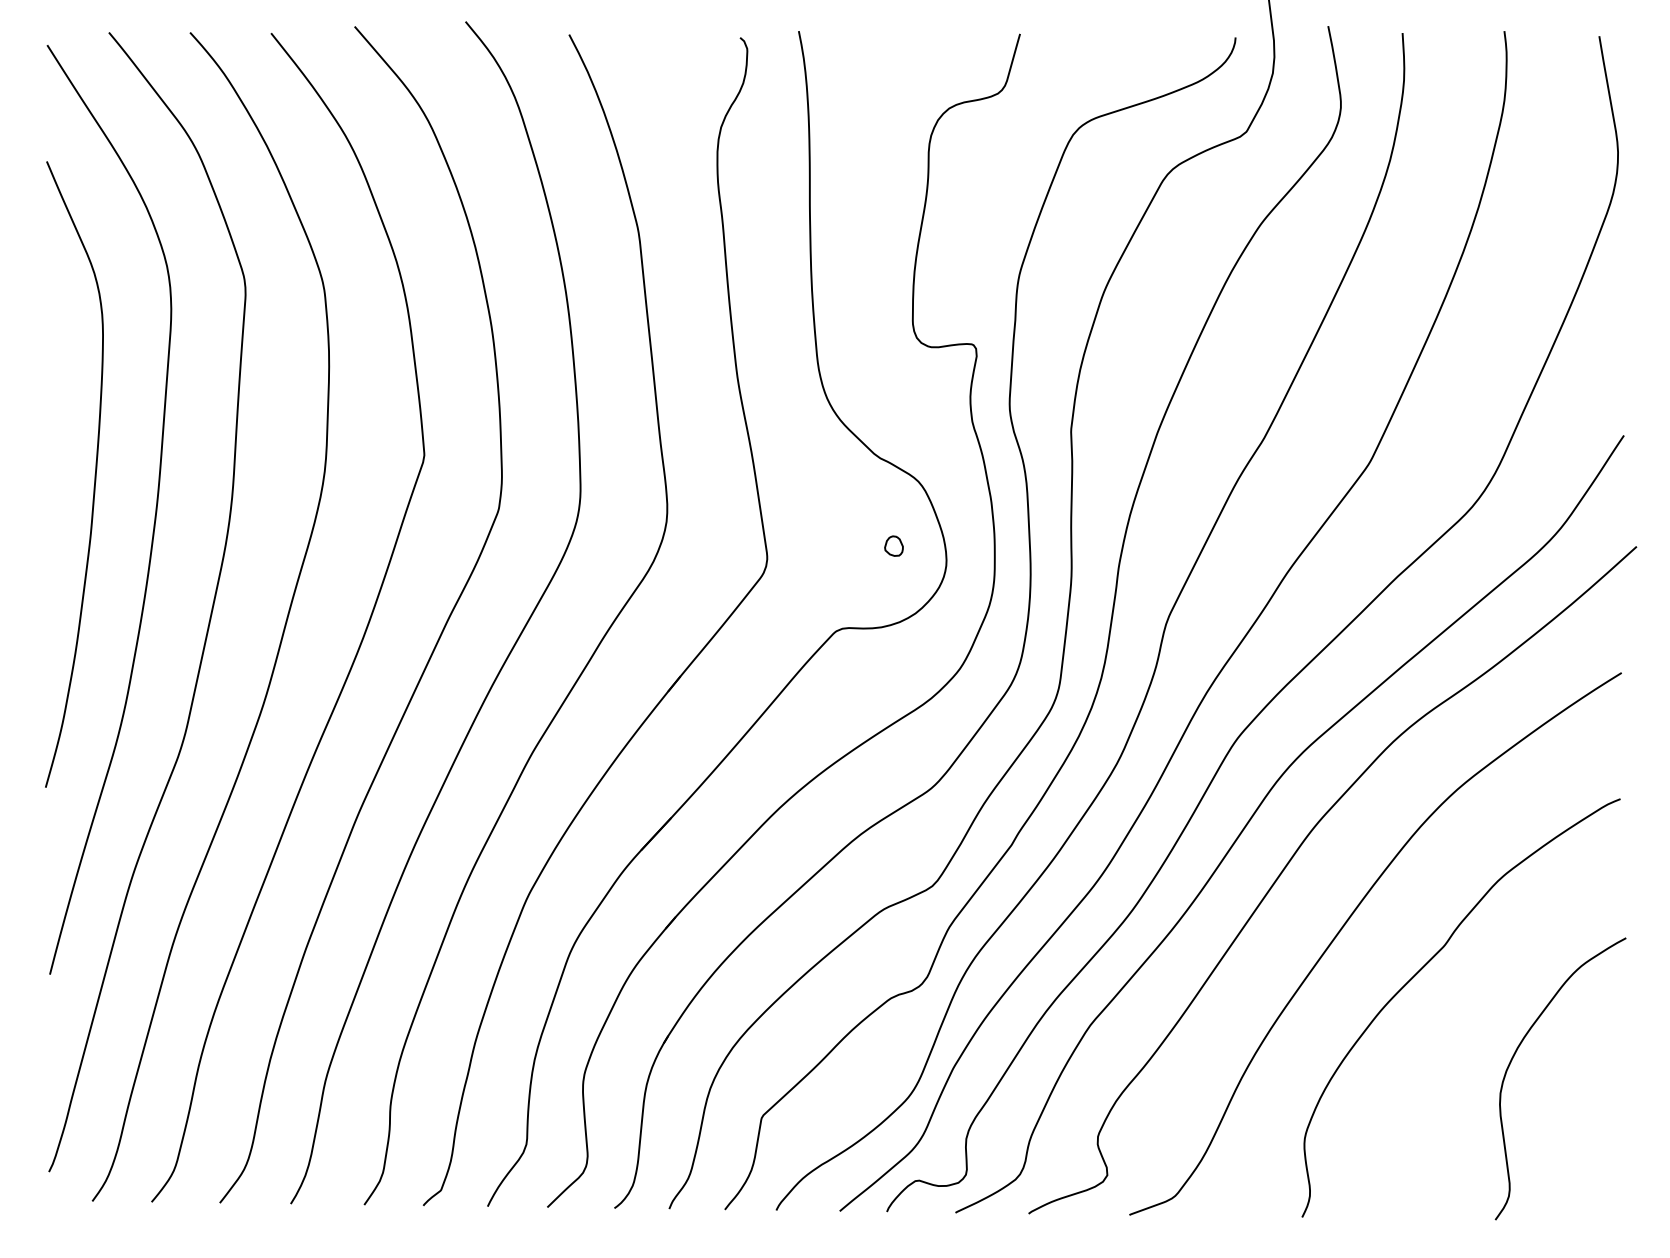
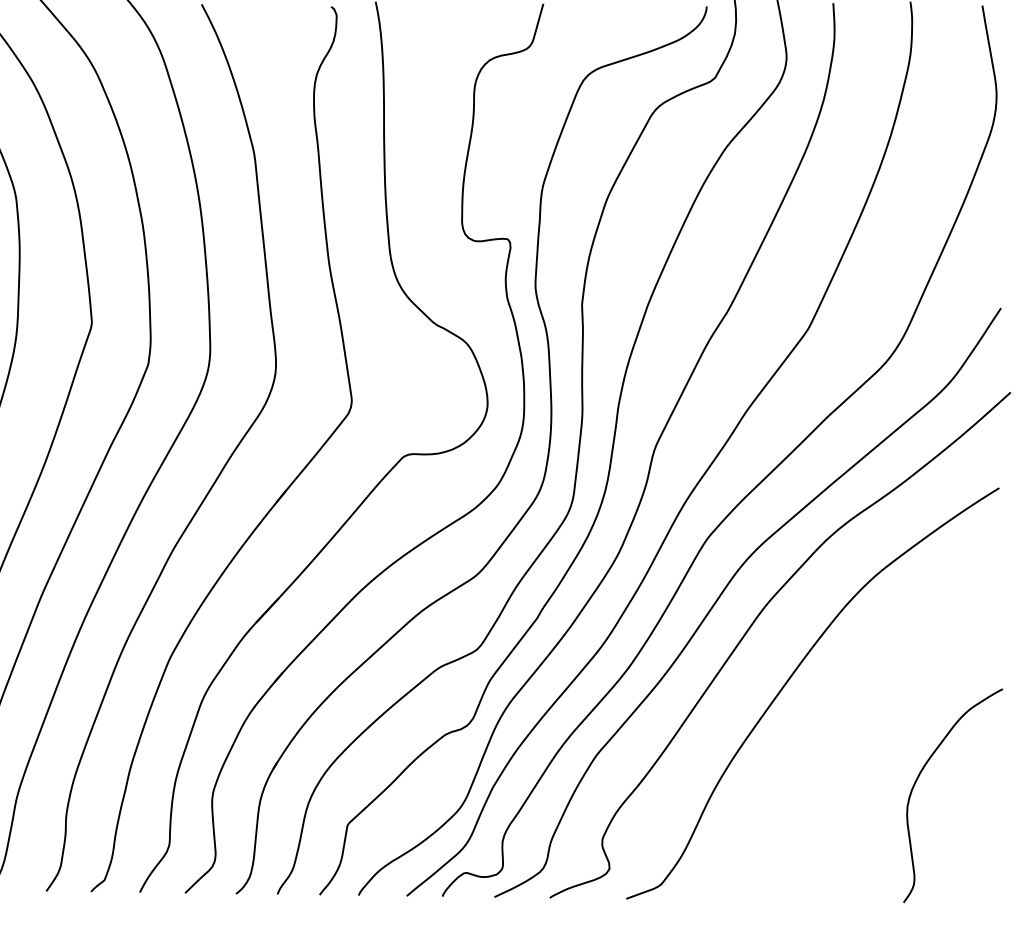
part: (893, 545) -> (447, 391), removed
curve: (1422, 969) -> (848, 712), removed

